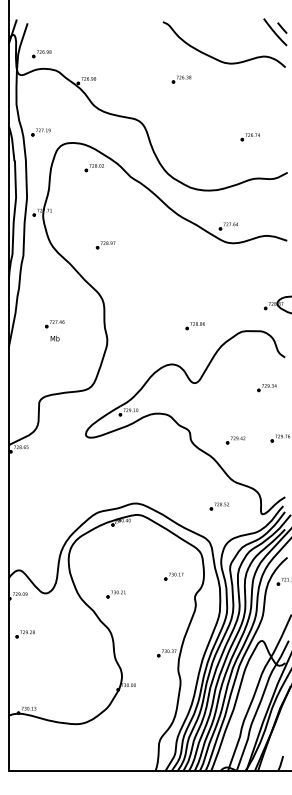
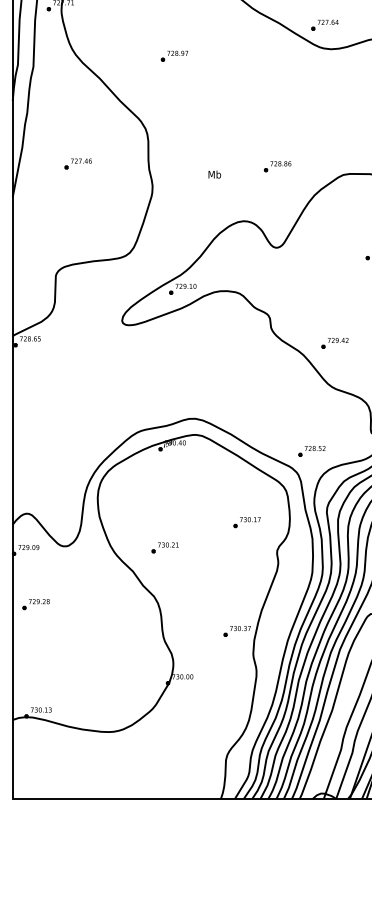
part: (105, 245) -> (174, 56), moved
text: (54, 338) -> (213, 174), moved
part: (235, 440) -> (334, 343), moved
part: (218, 506) -> (310, 451), moved

